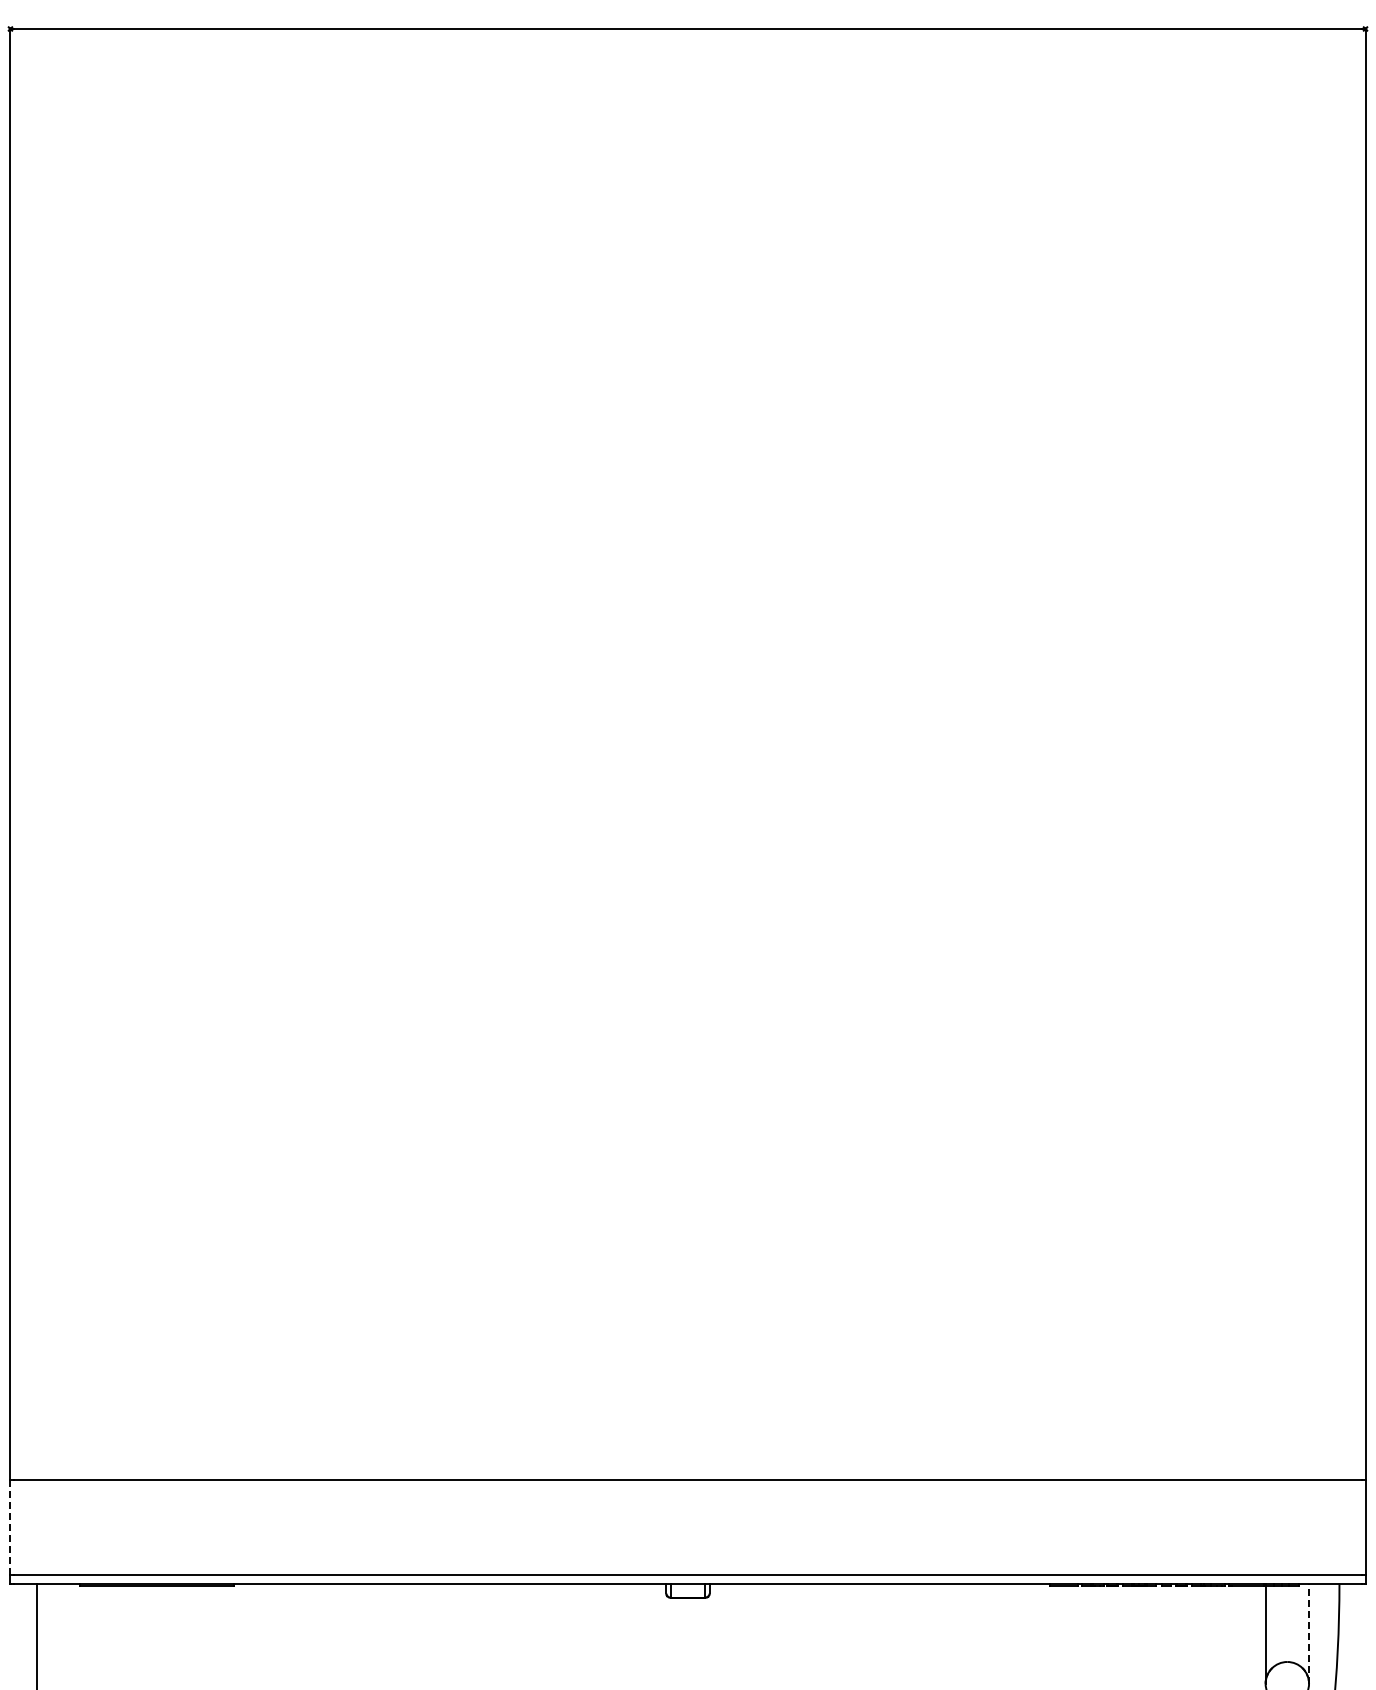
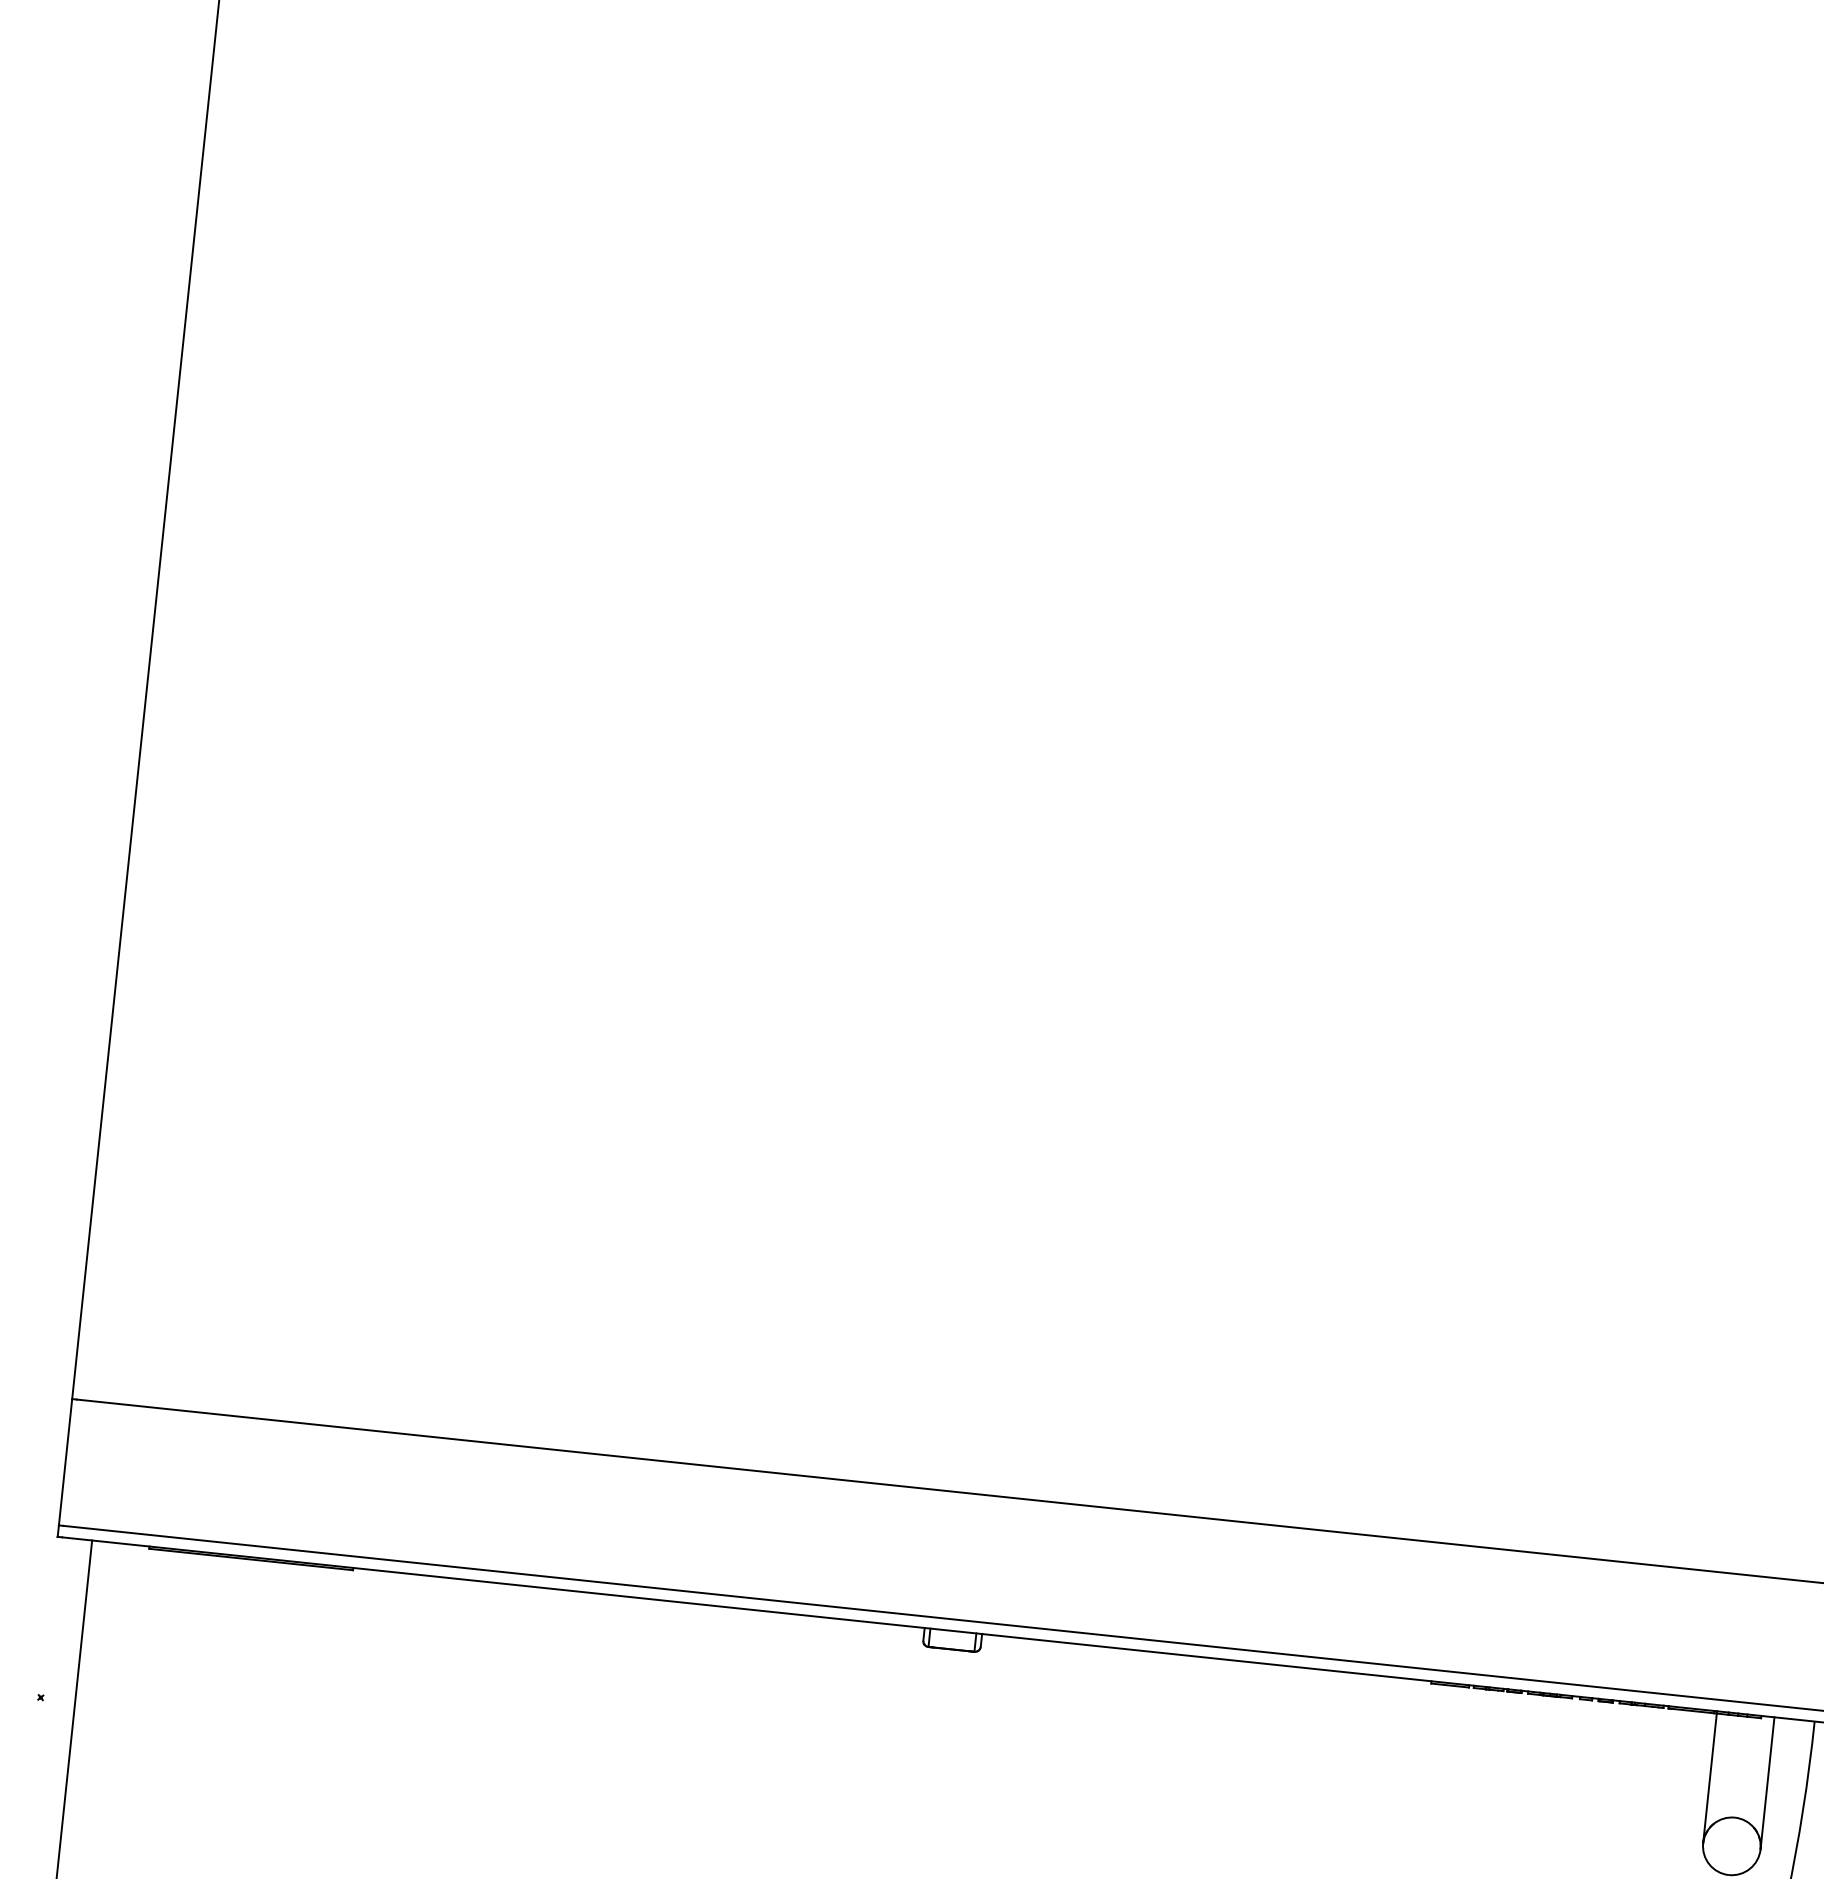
line: (10, 1527) -> (65, 1462), dashed -> solid
line: (1309, 1633) -> (1768, 1783), dashed -> solid

